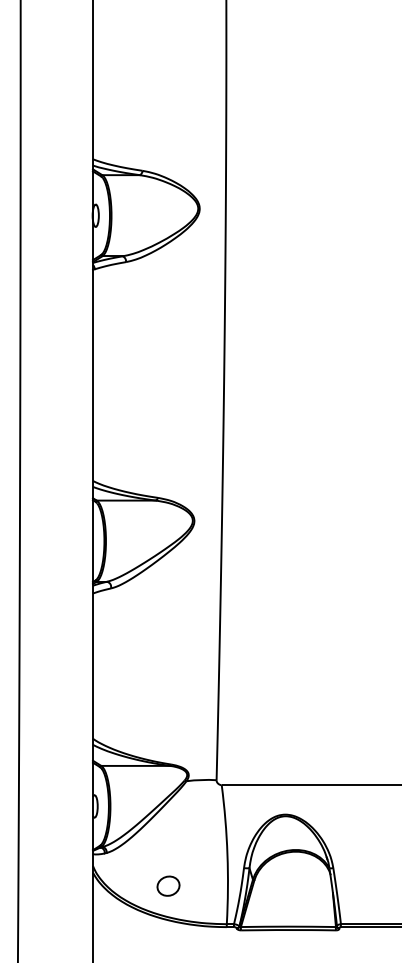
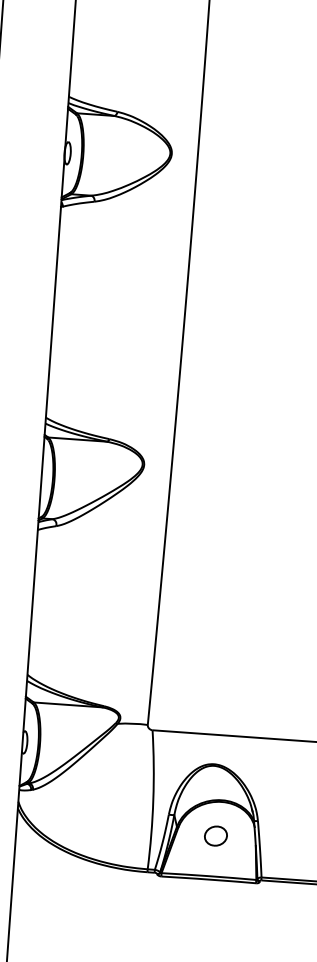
part: (168, 885) -> (215, 835), moved

